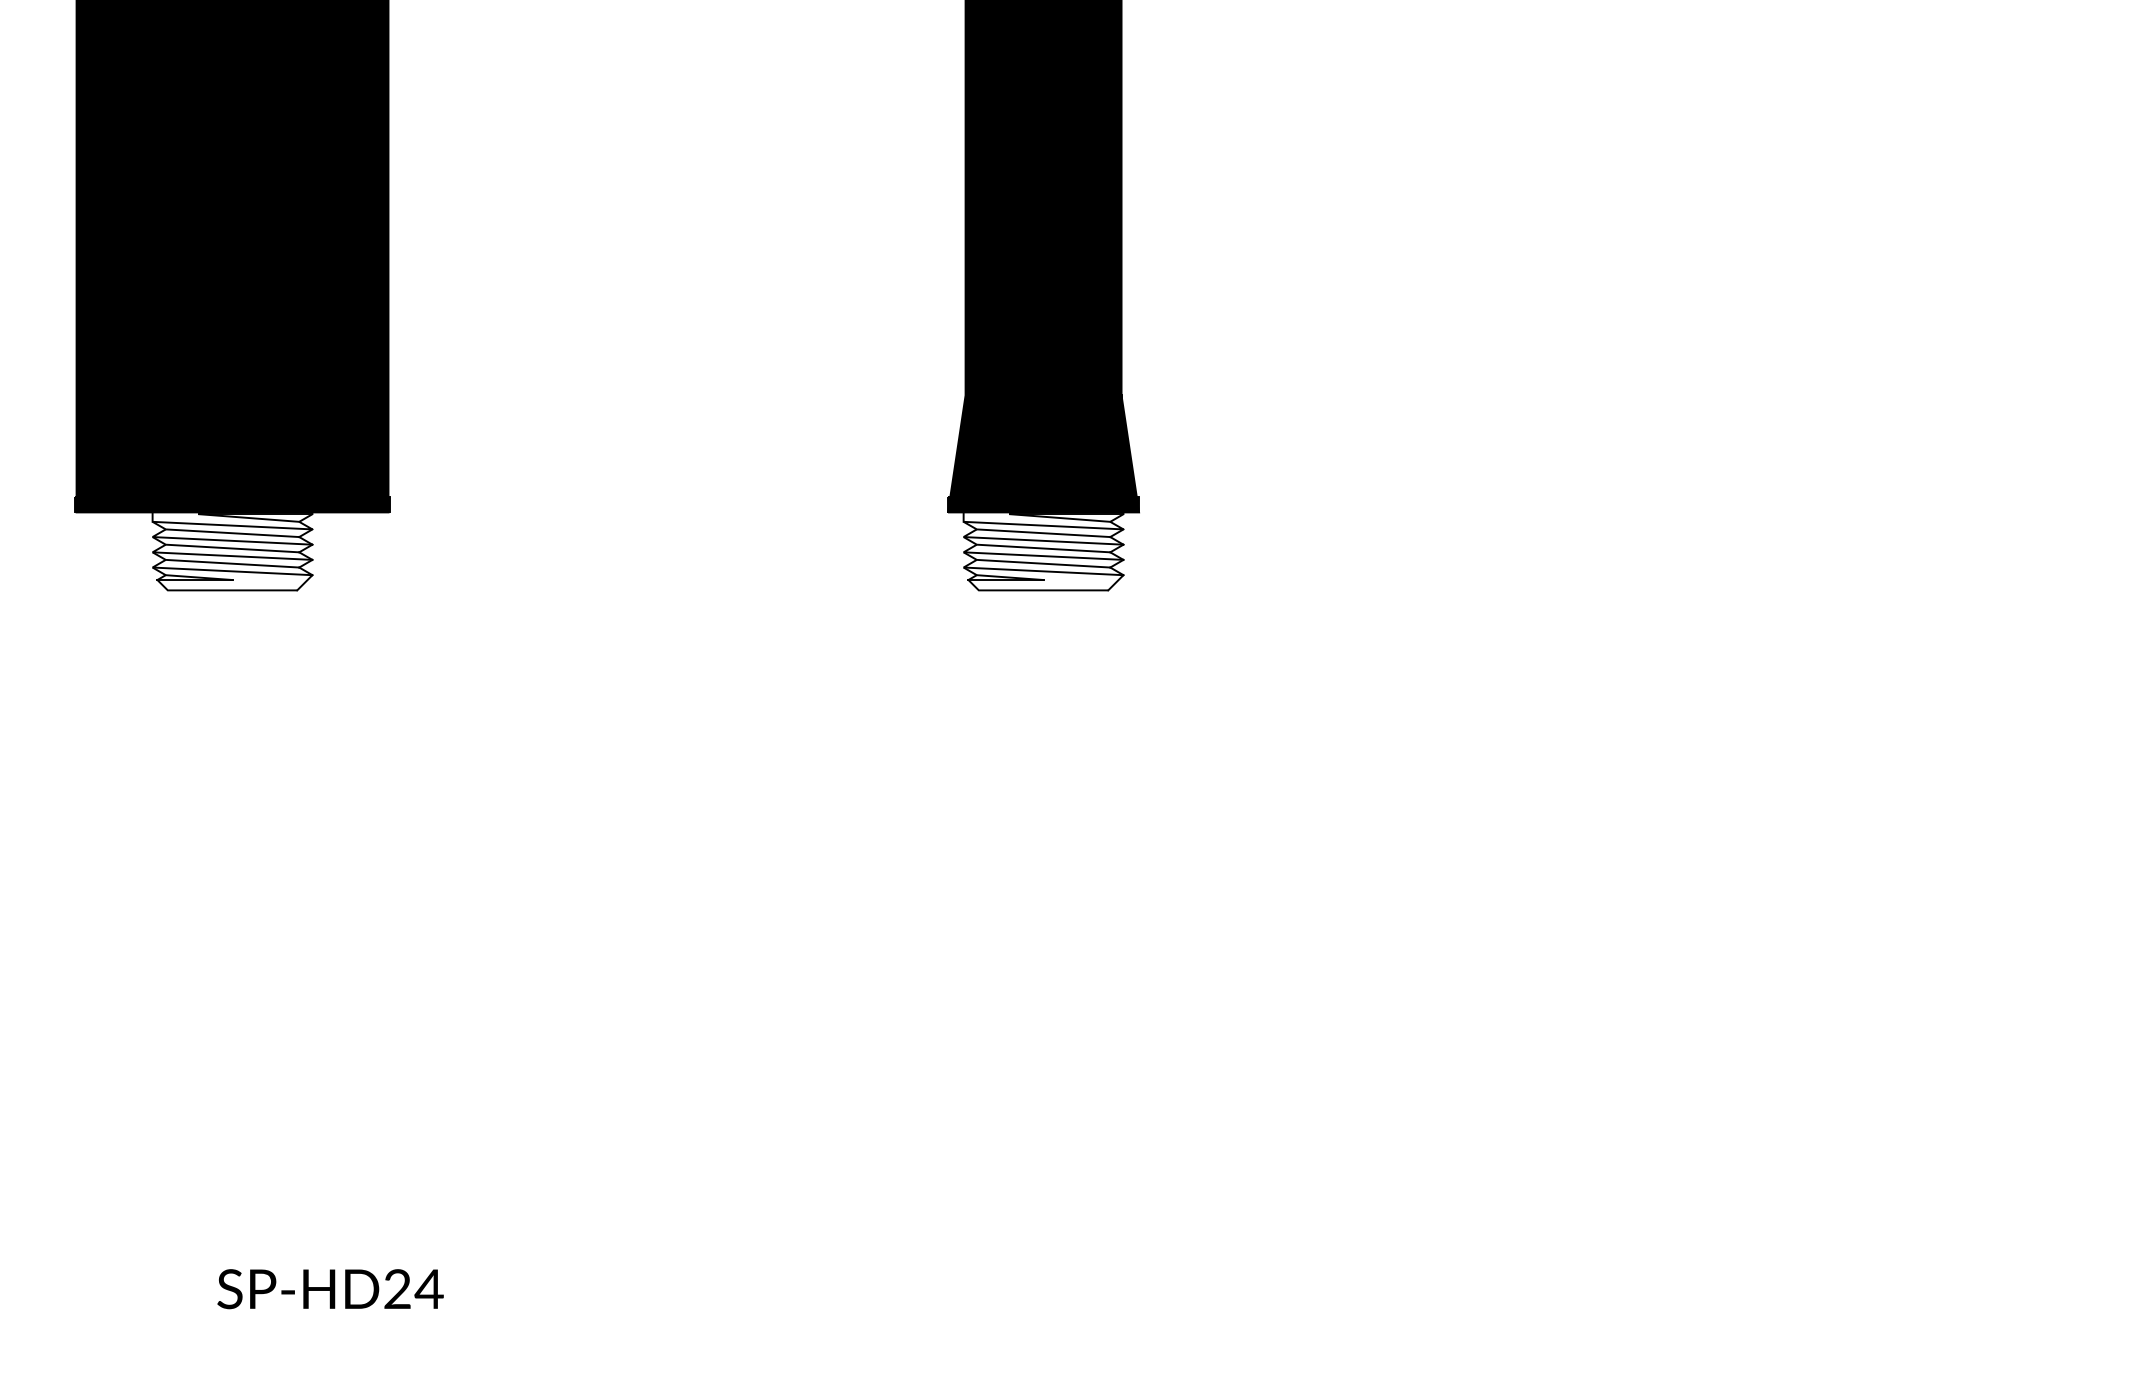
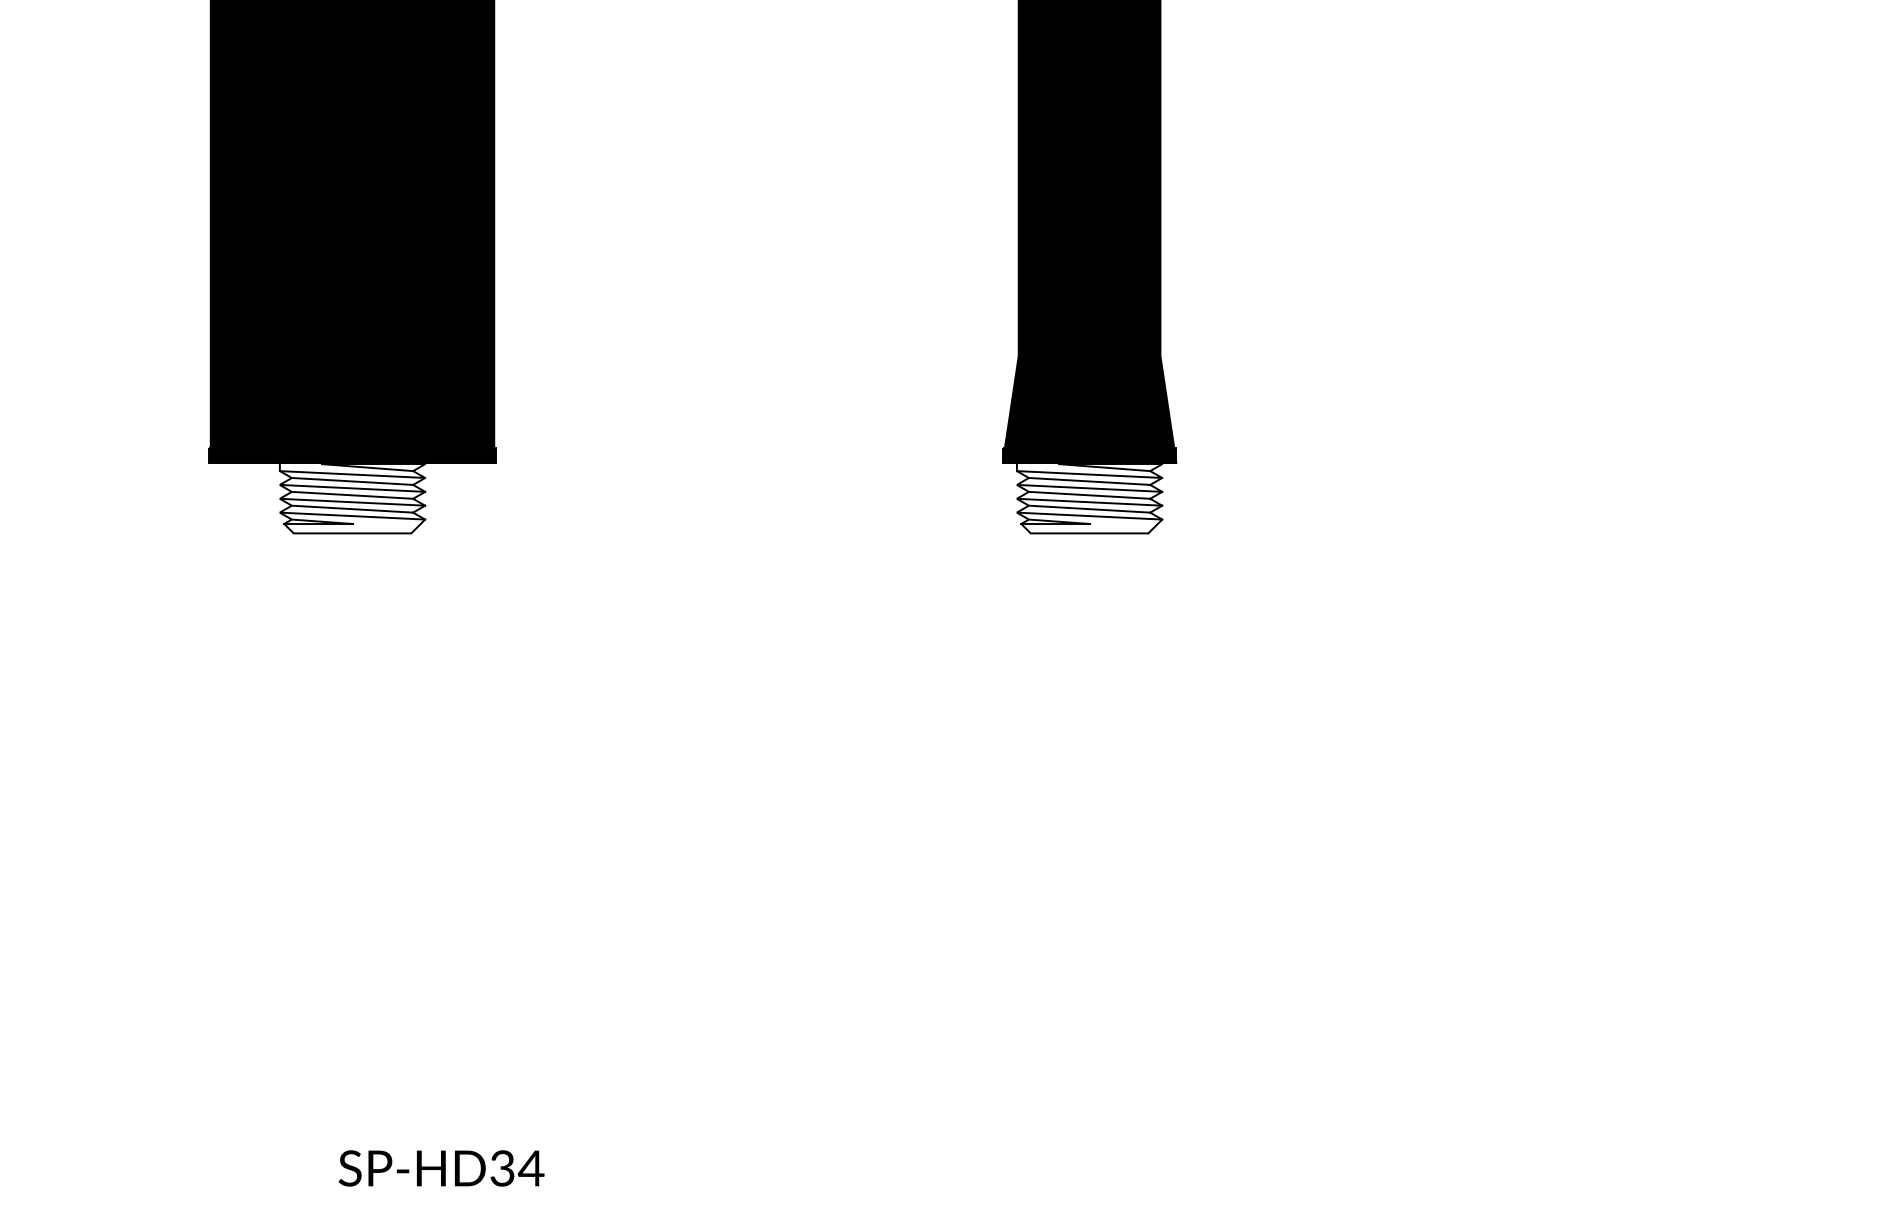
text: (397, 1289) -> (502, 1168), SP-HD24 -> SP-HD34

